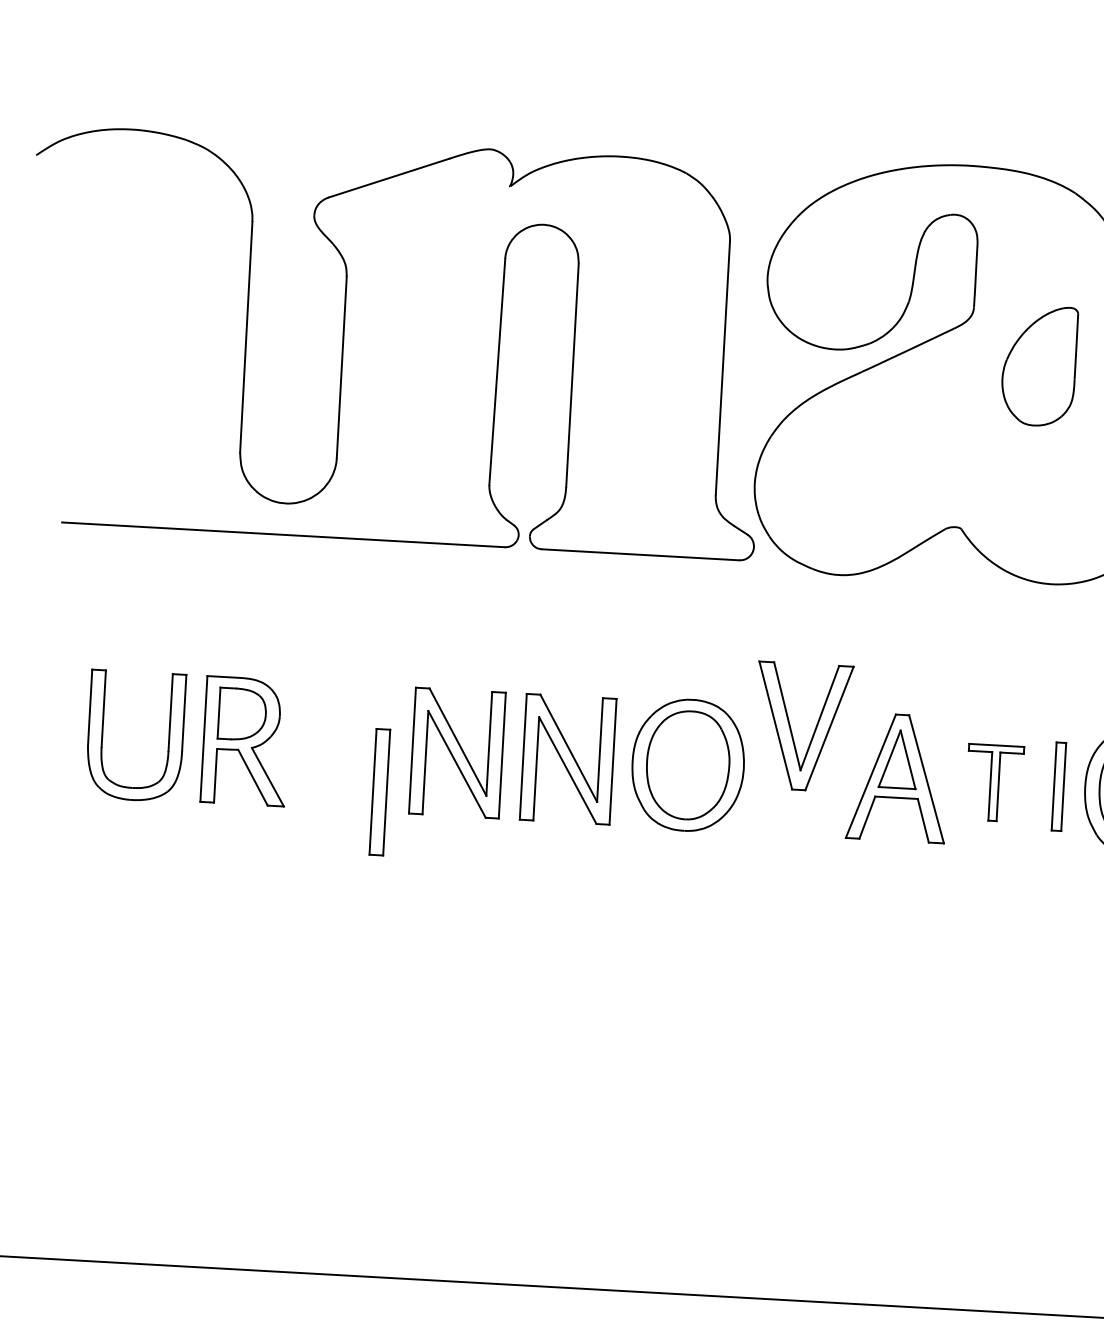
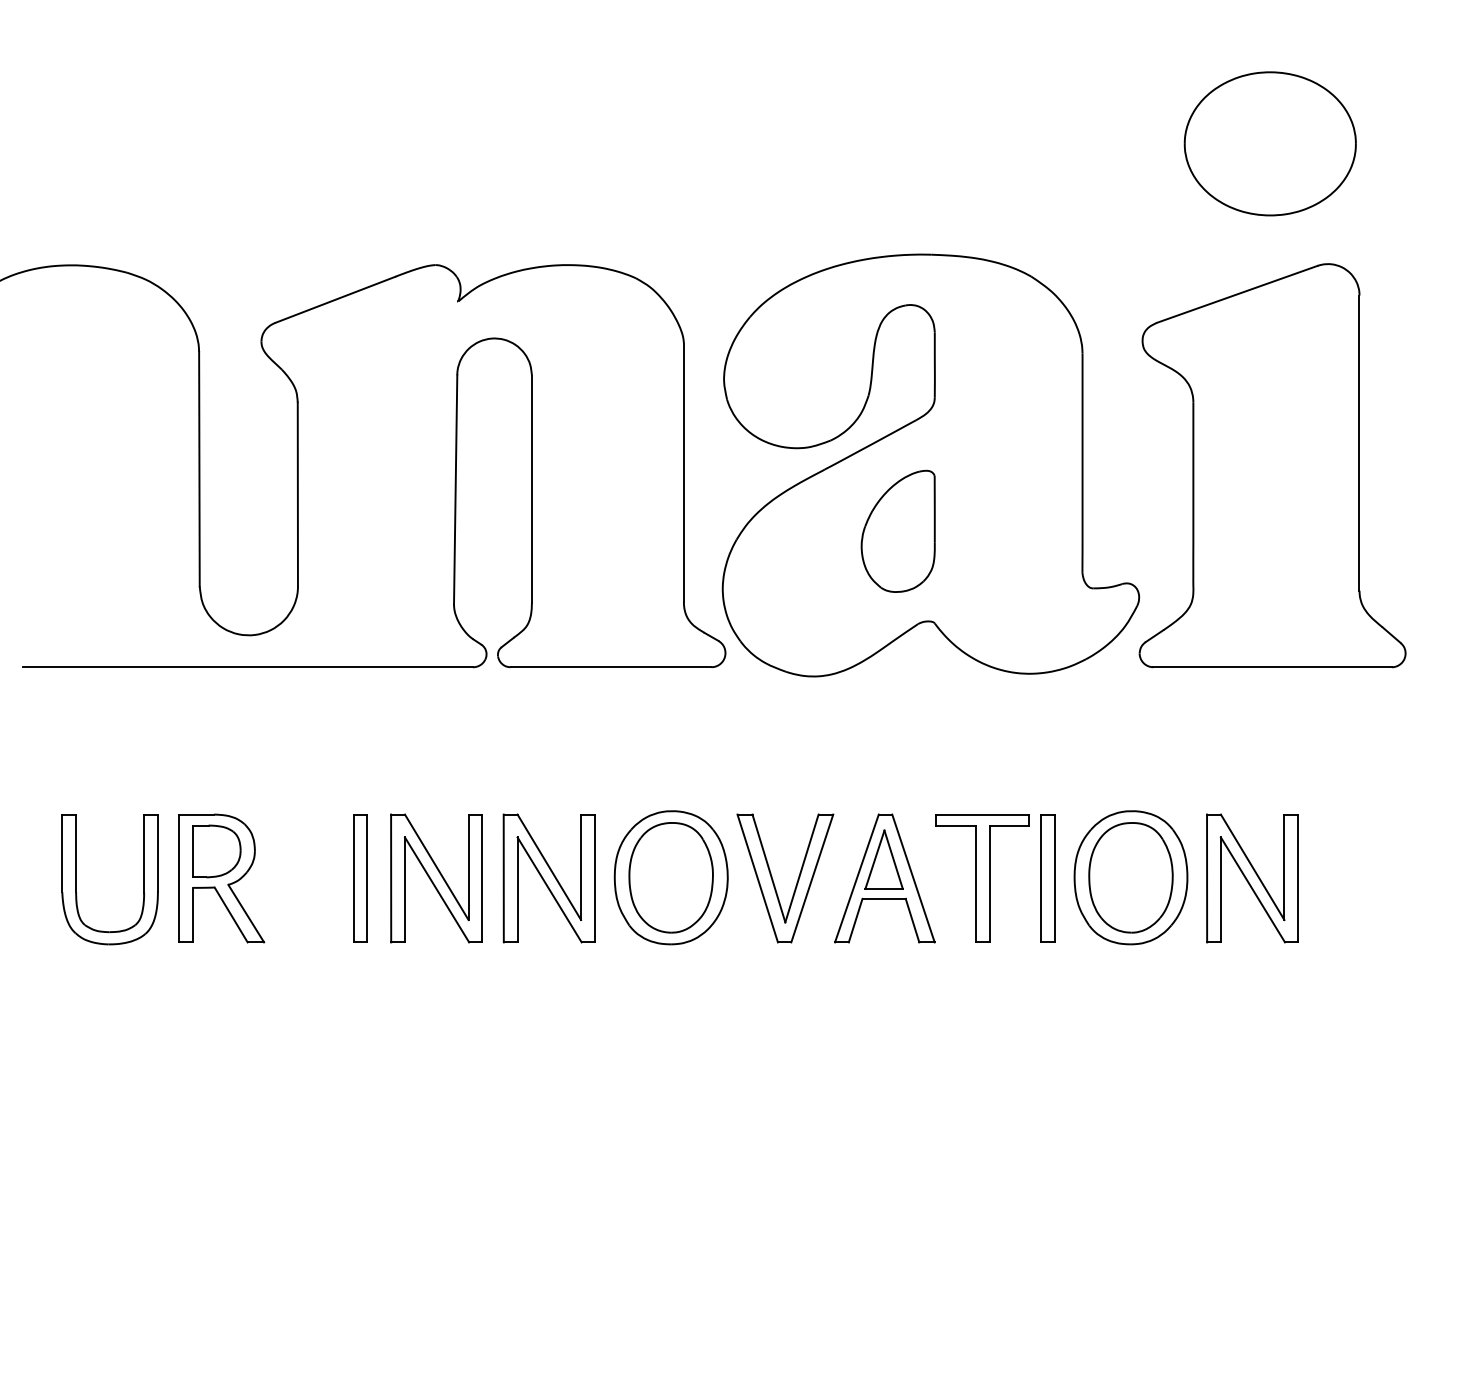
part: (1038, 365) -> (897, 530), moved
part: (792, 730) -> (774, 882), moved
part: (994, 783) -> (982, 878), size x1.67
part: (1058, 786) -> (1047, 878), size x1.43
part: (379, 792) -> (360, 878), moved

